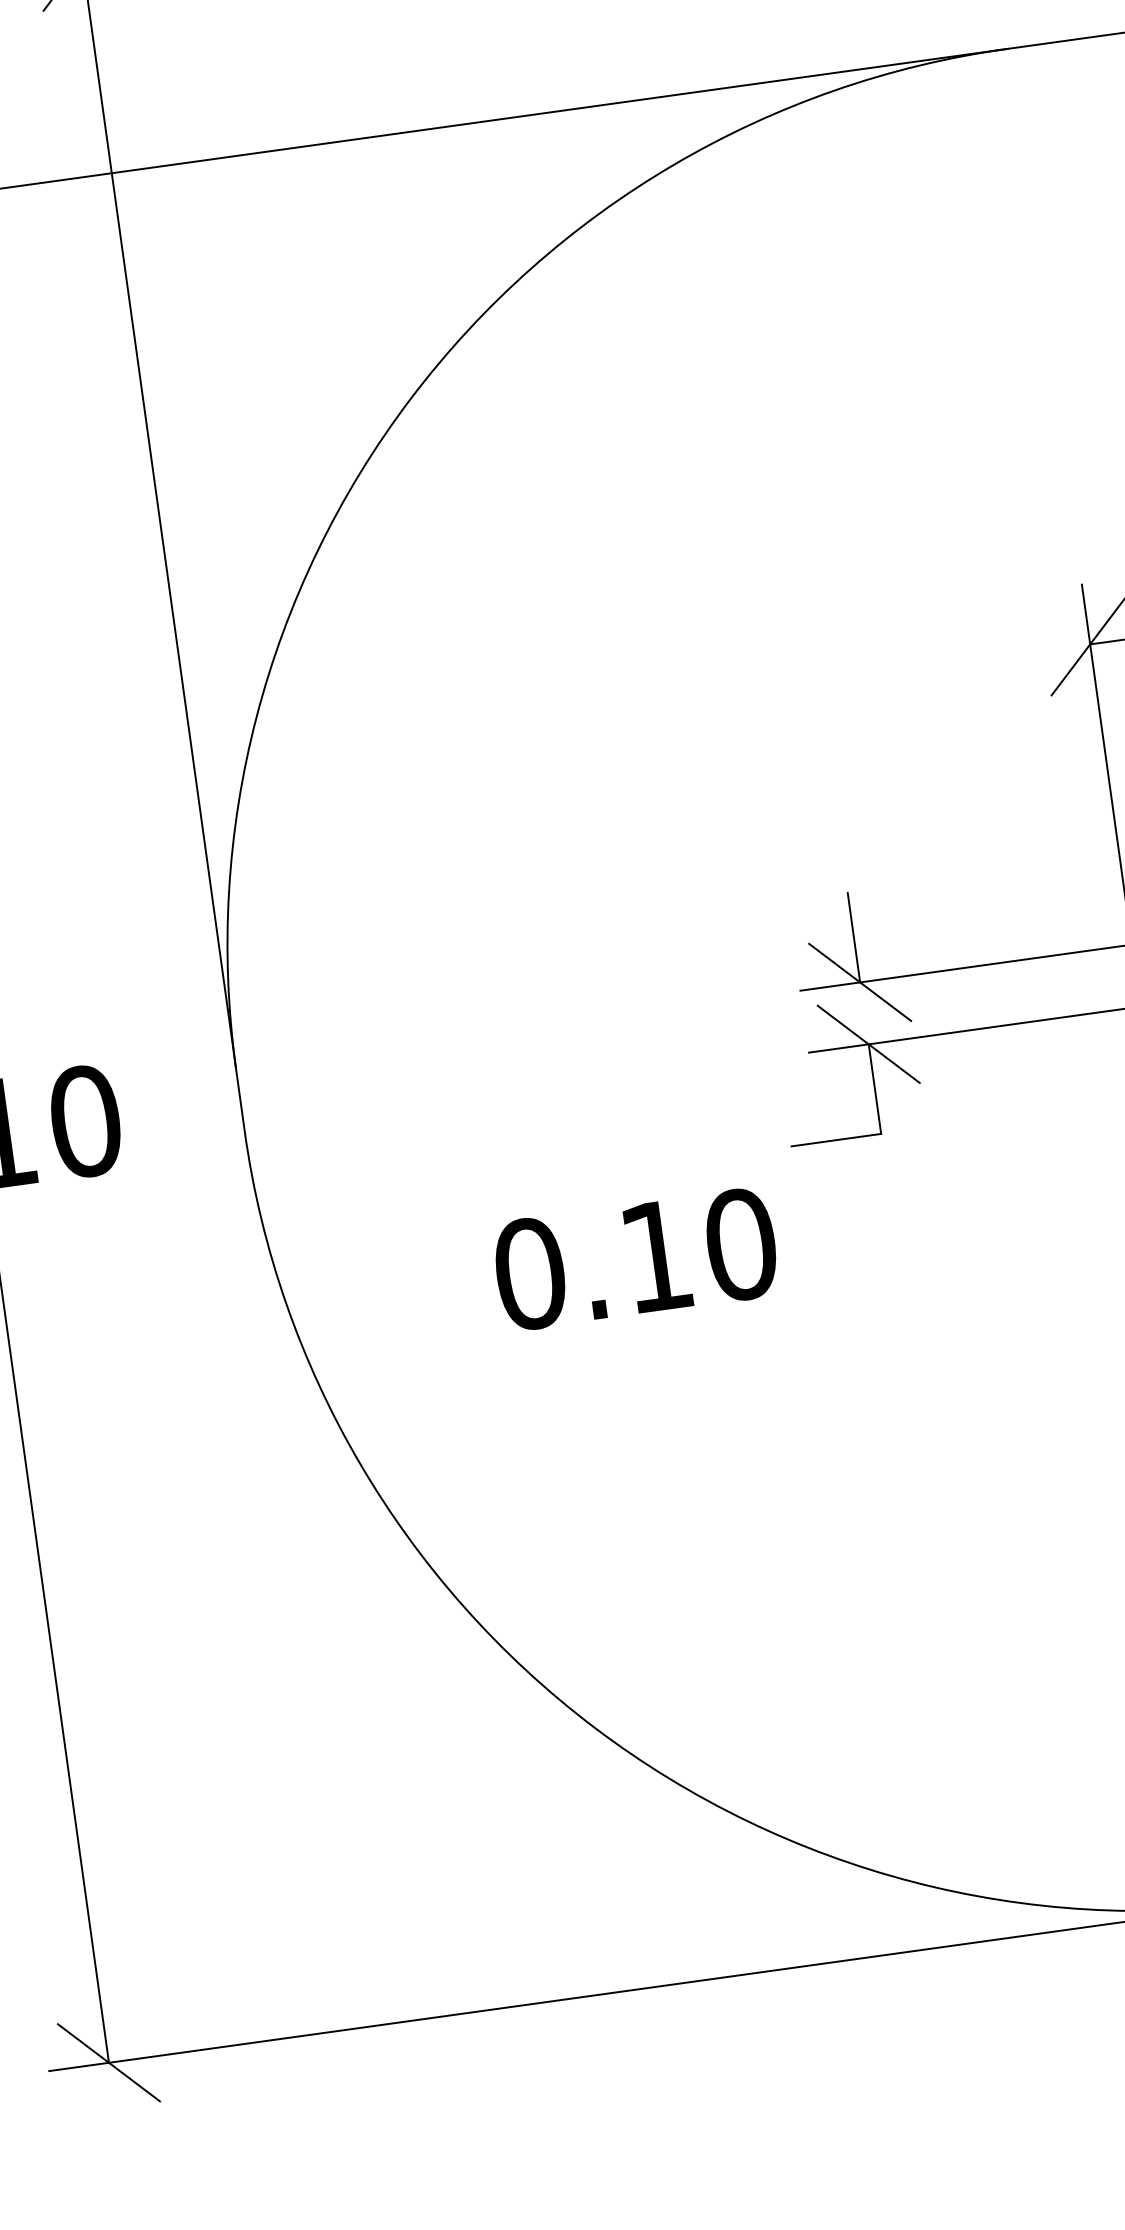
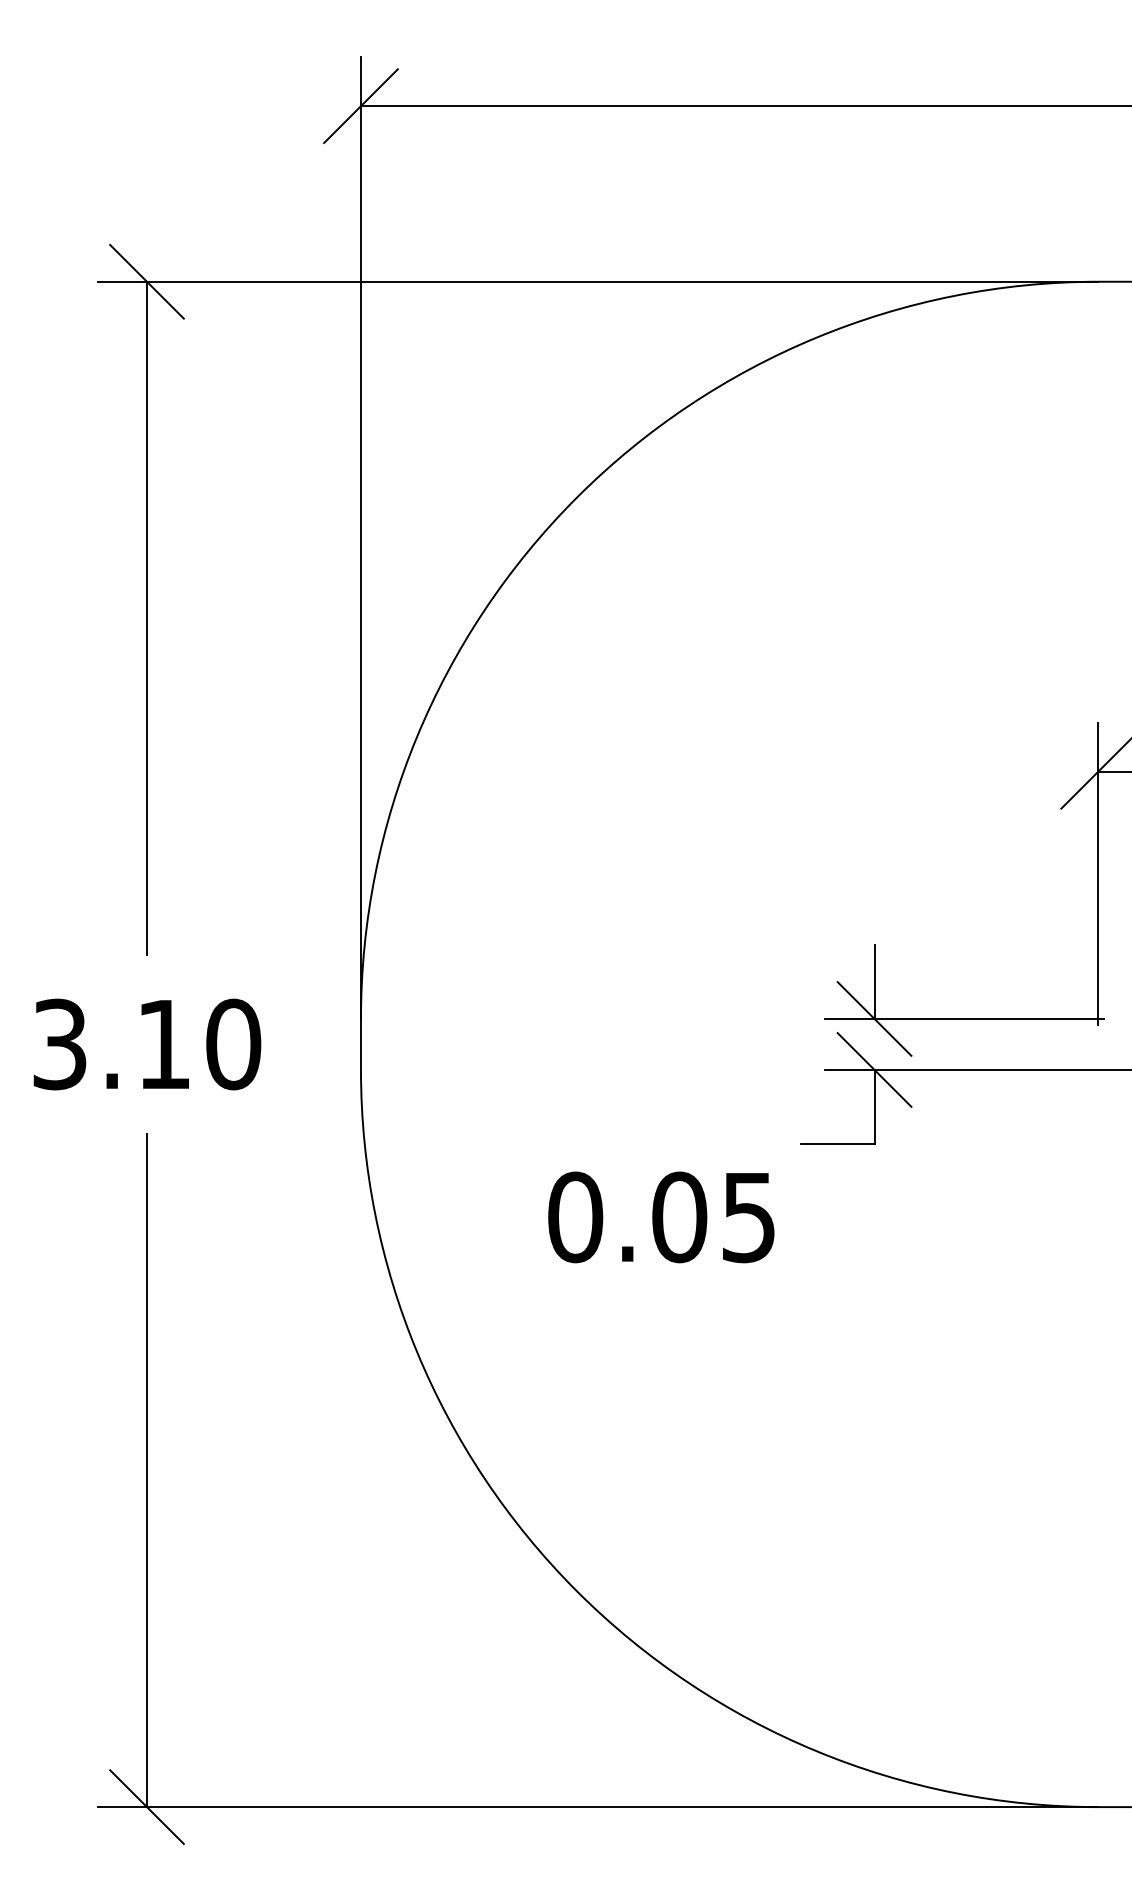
text: (699, 1250) -> (714, 1217), 0.10 -> 0.05

